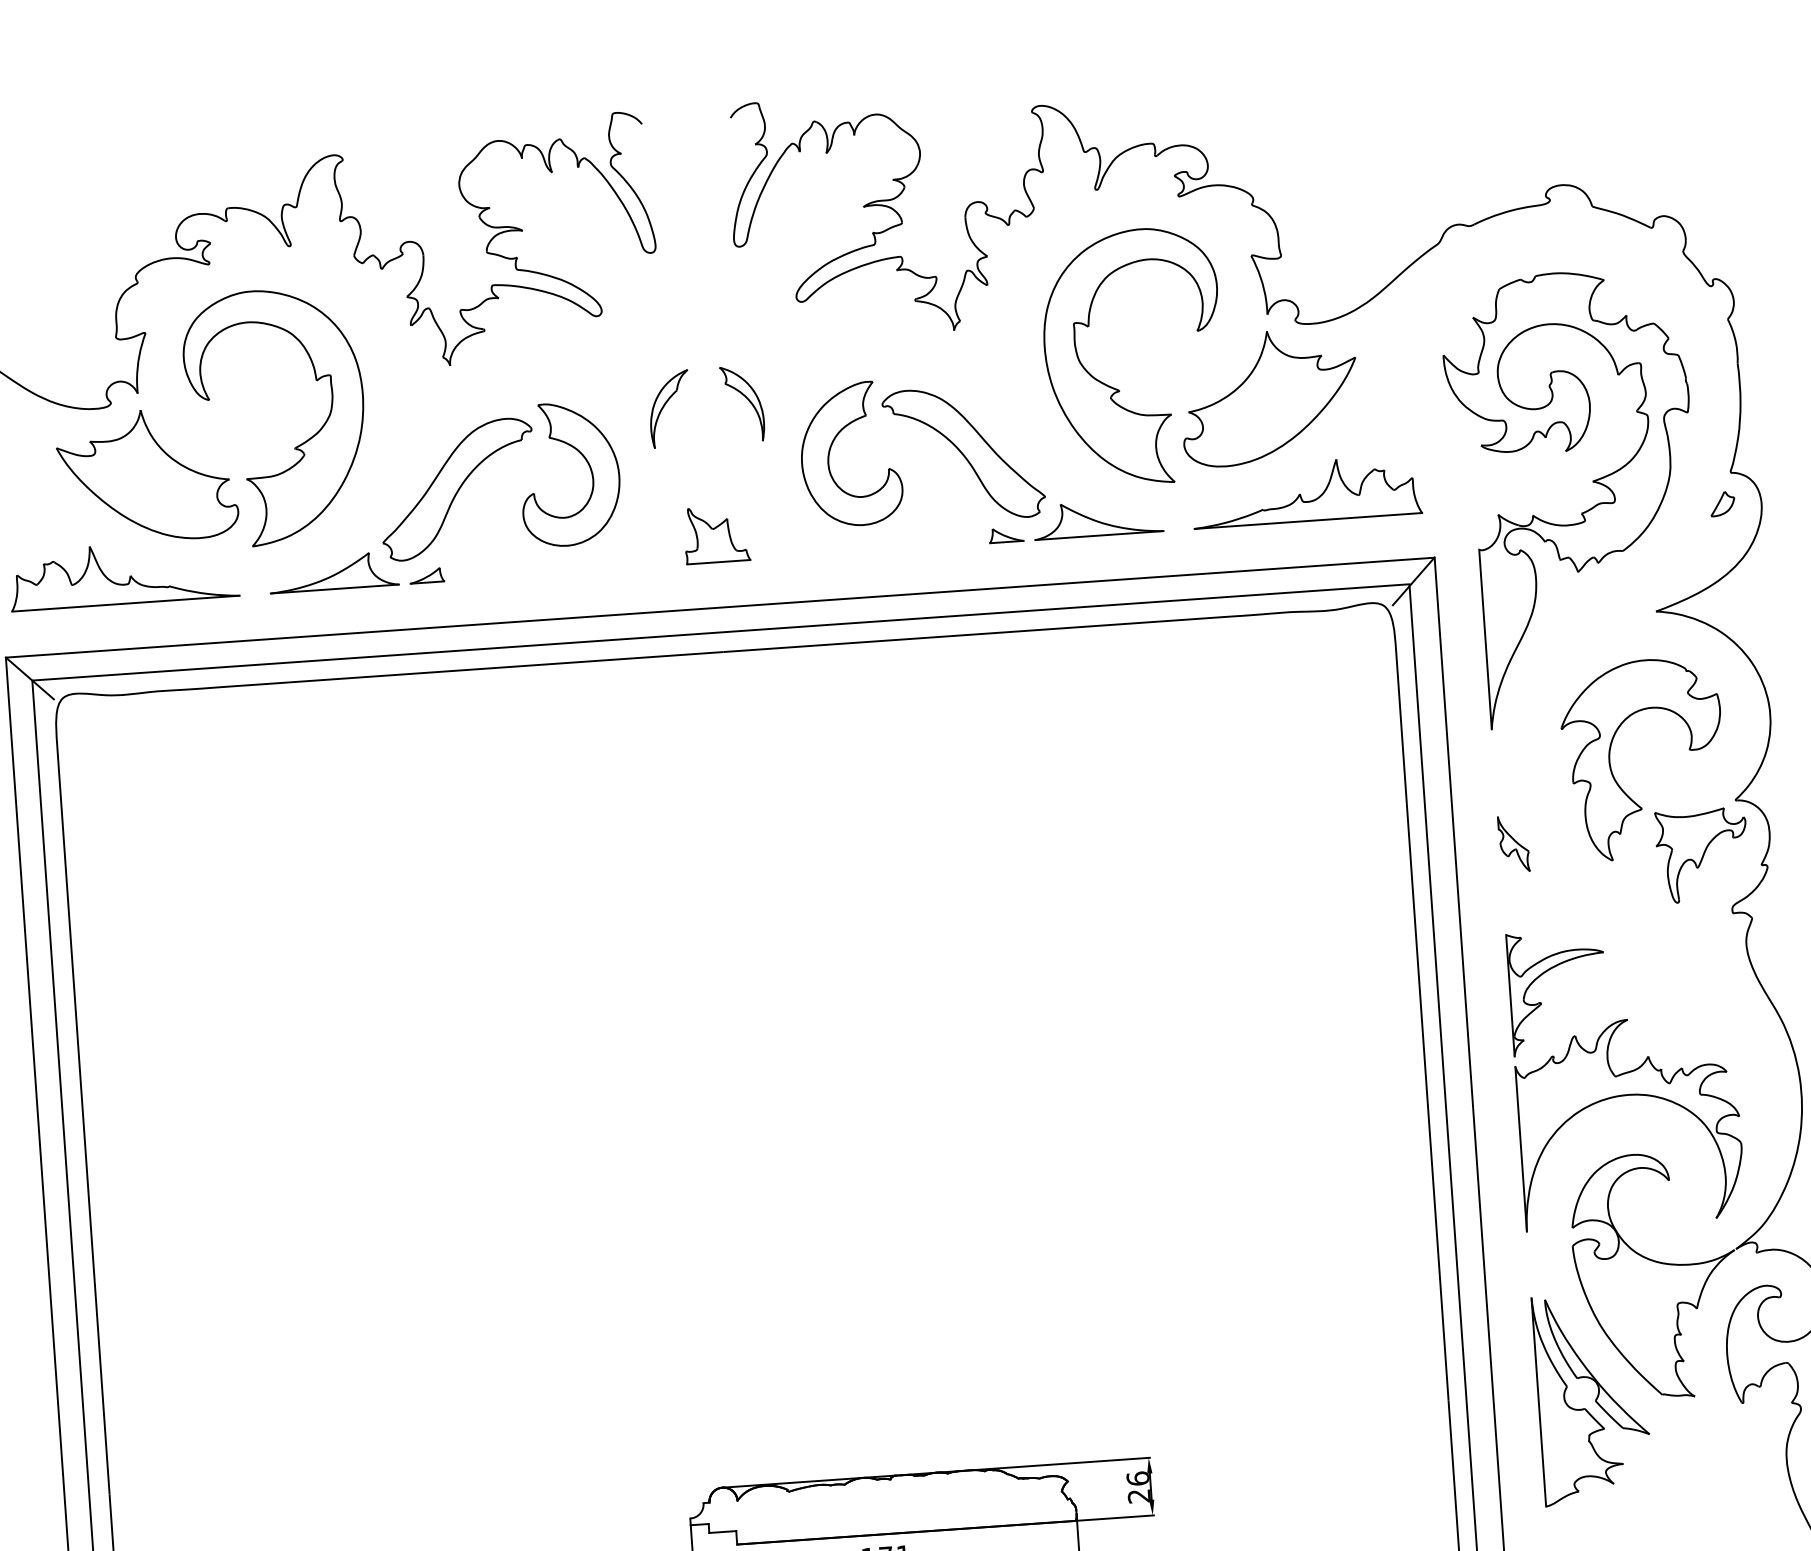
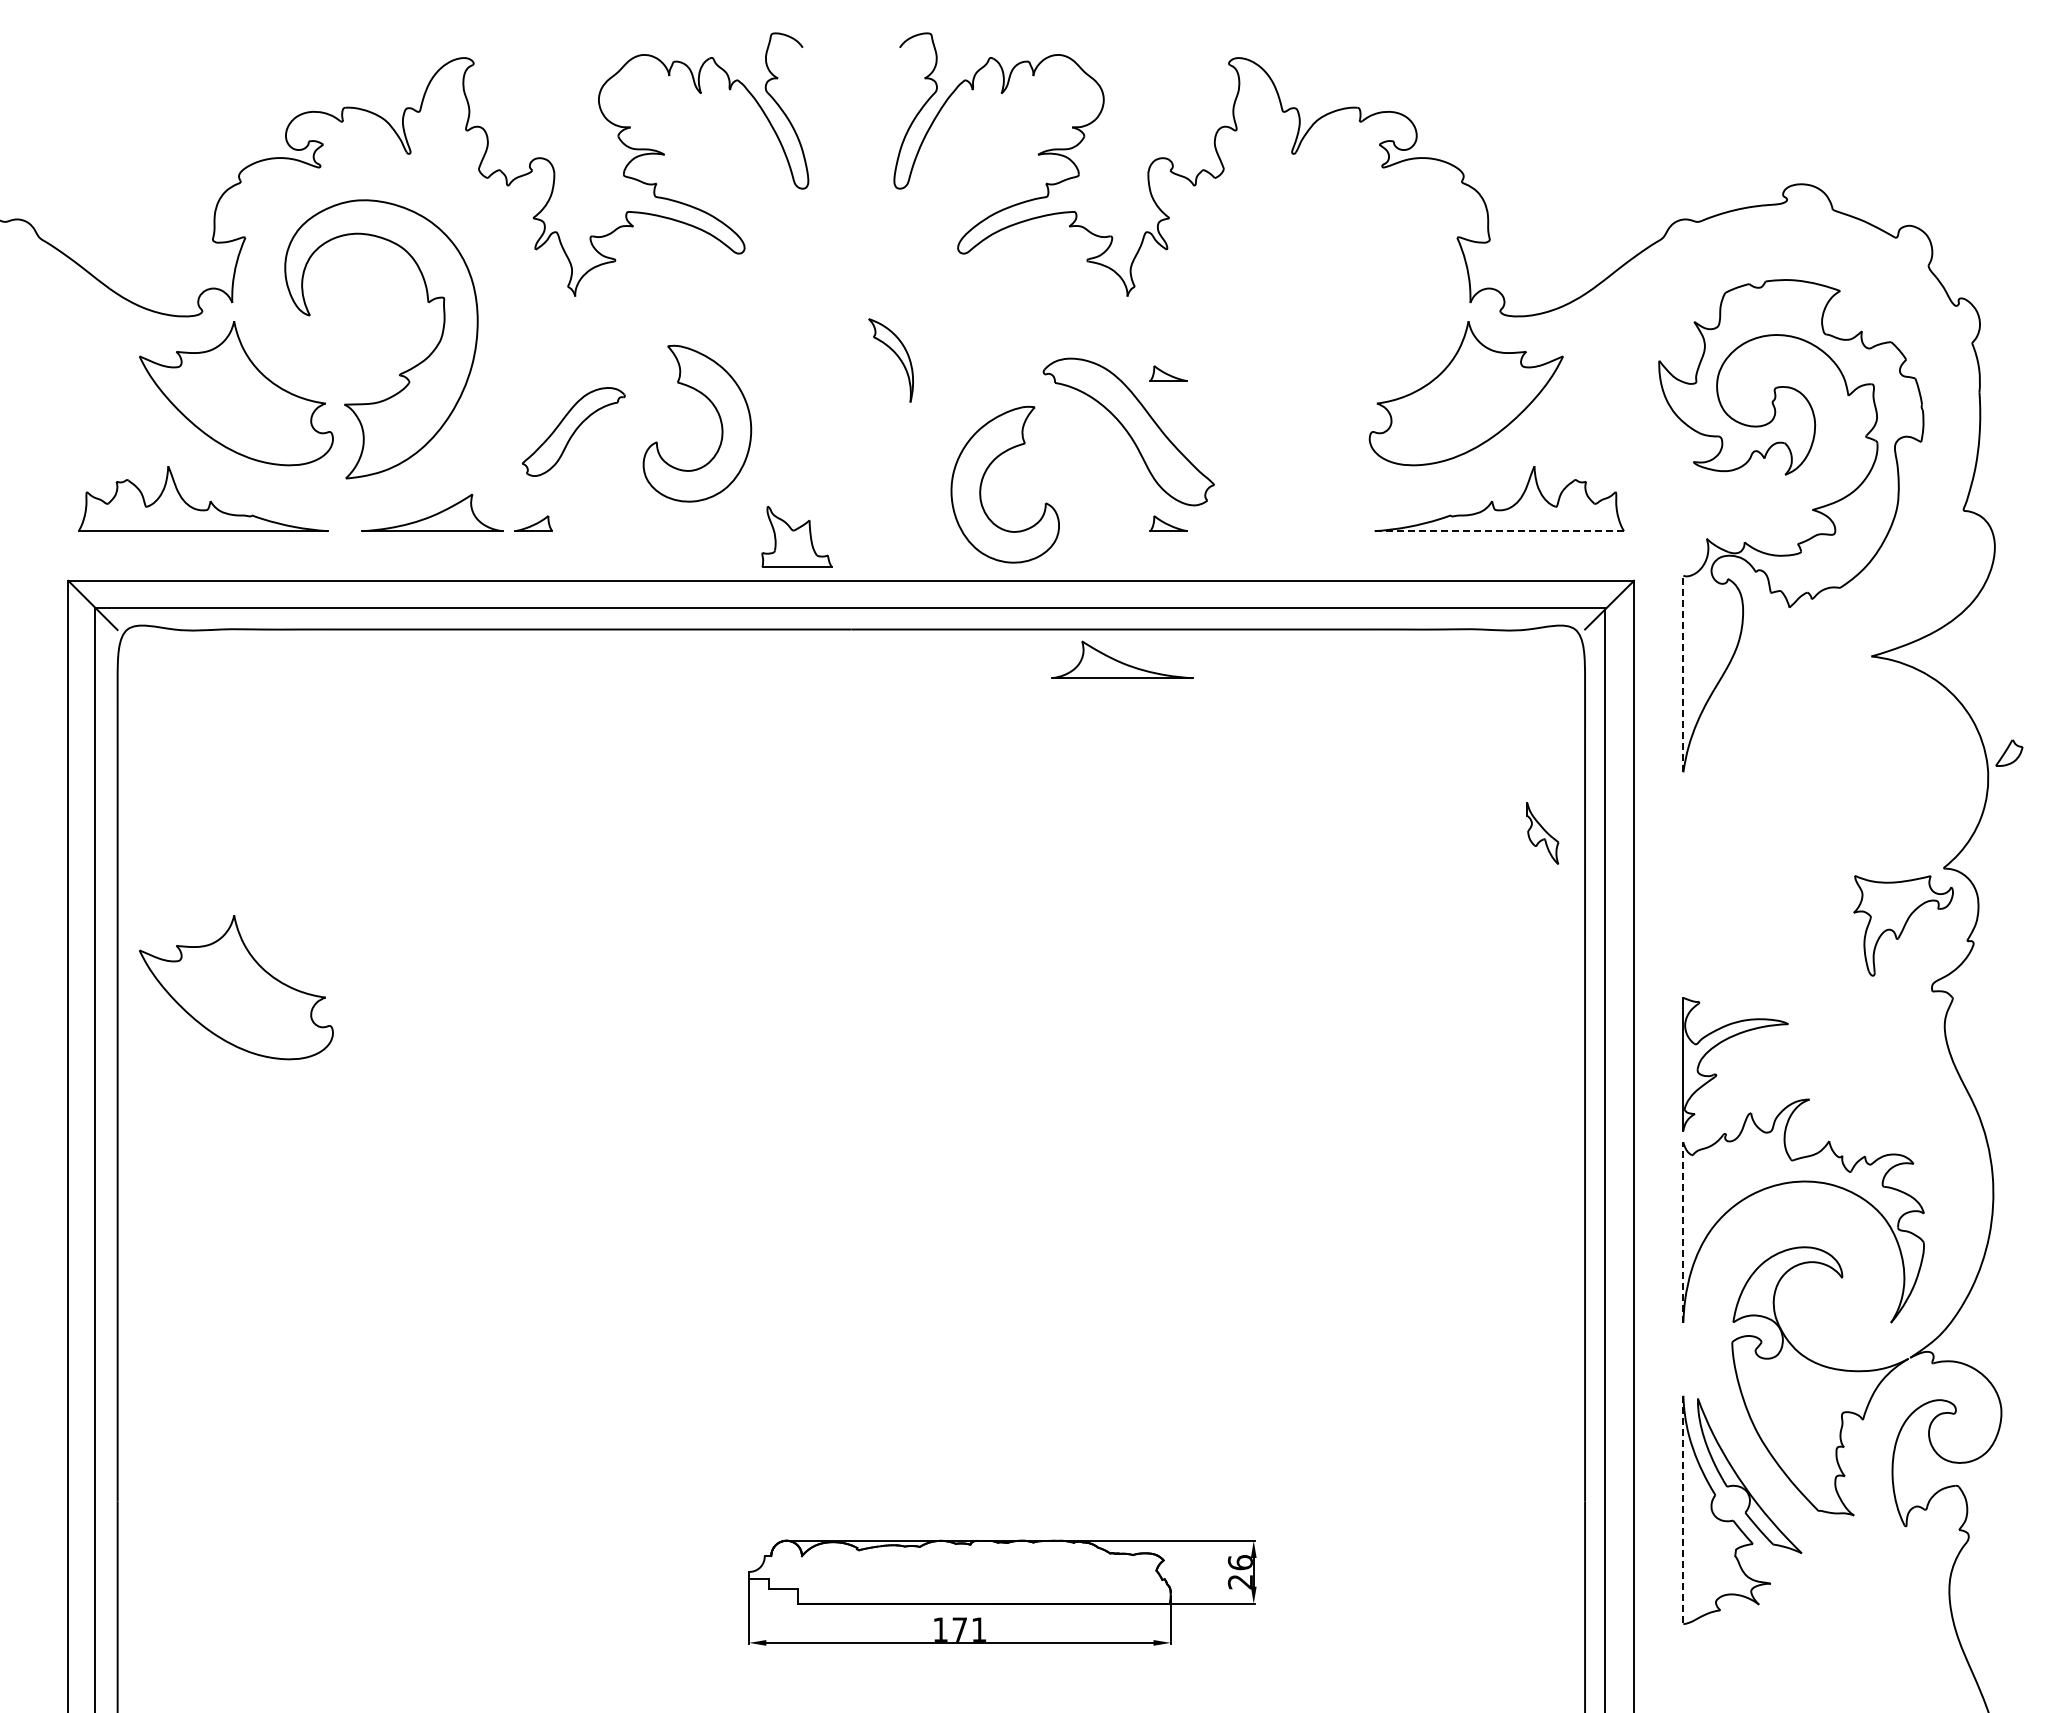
part: (1117, 388) -> (1301, 372), removed
part: (996, 398) -> (1168, 373), added
part: (665, 404) -> (807, 355), removed
part: (832, 446) -> (985, 474), moved
part: (457, 489) -> (573, 431), size x0.6
part: (1722, 503) -> (2009, 752), moved
part: (1098, 518) -> (1122, 659), moved
line: (1308, 521) -> (1499, 531), solid -> dashed
part: (716, 534) -> (796, 536), moved
line: (1485, 639) -> (1683, 673), solid -> dashed
part: (1610, 761) -> (1810, 816), removed
part: (1513, 844) -> (1542, 833), moved
part: (185, 1017) -> (236, 987), added
line: (1521, 1149) -> (1683, 1232), solid -> dashed
line: (1538, 1402) -> (1683, 1510), solid -> dashed

